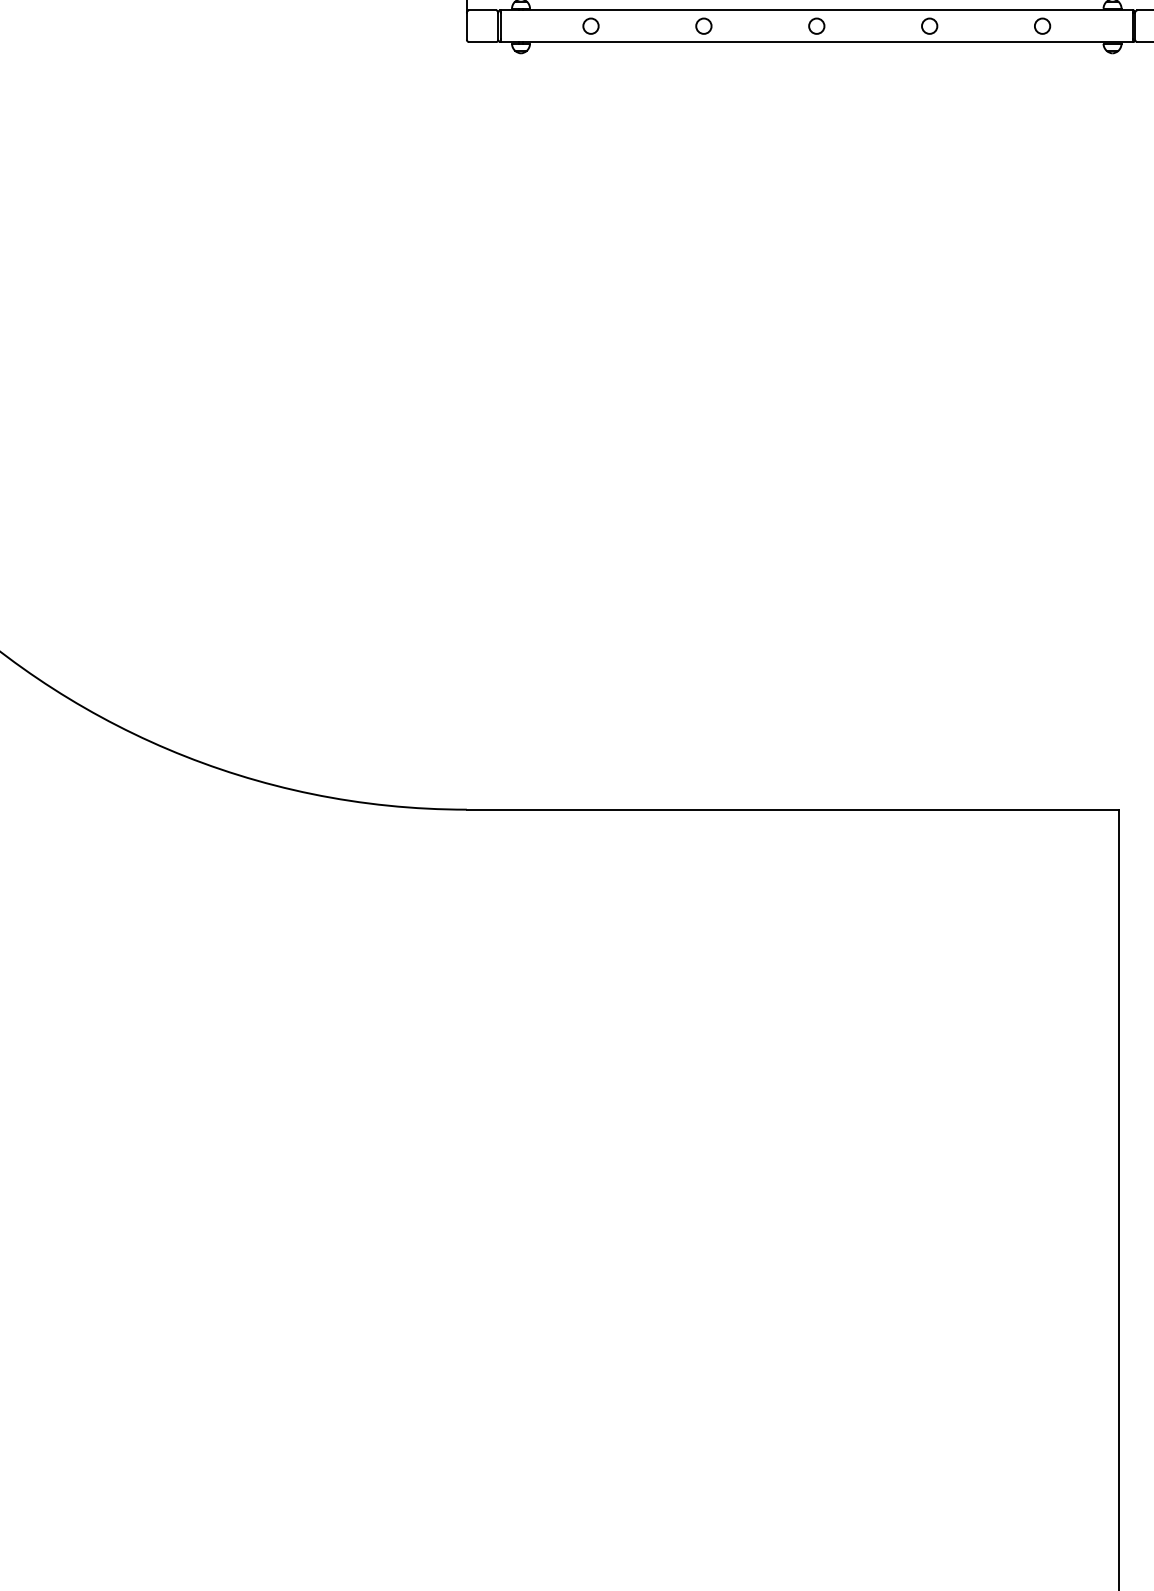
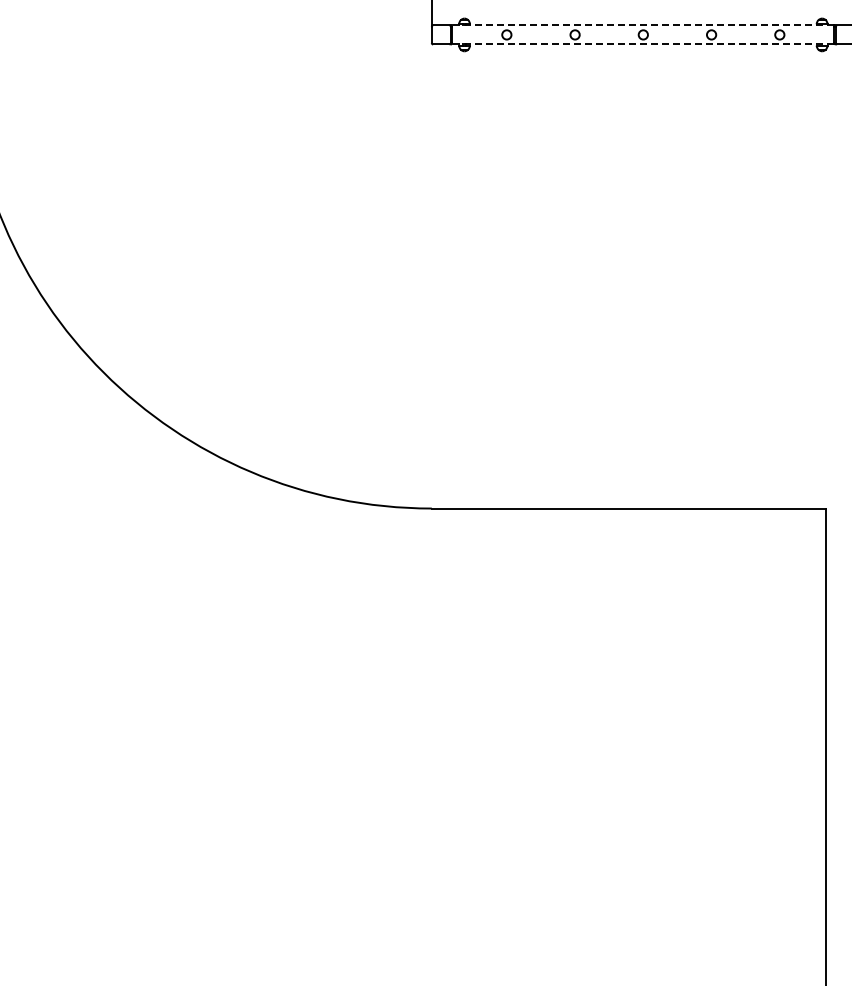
line: (815, 10) -> (642, 25), solid -> dashed
line: (815, 42) -> (642, 44), solid -> dashed

